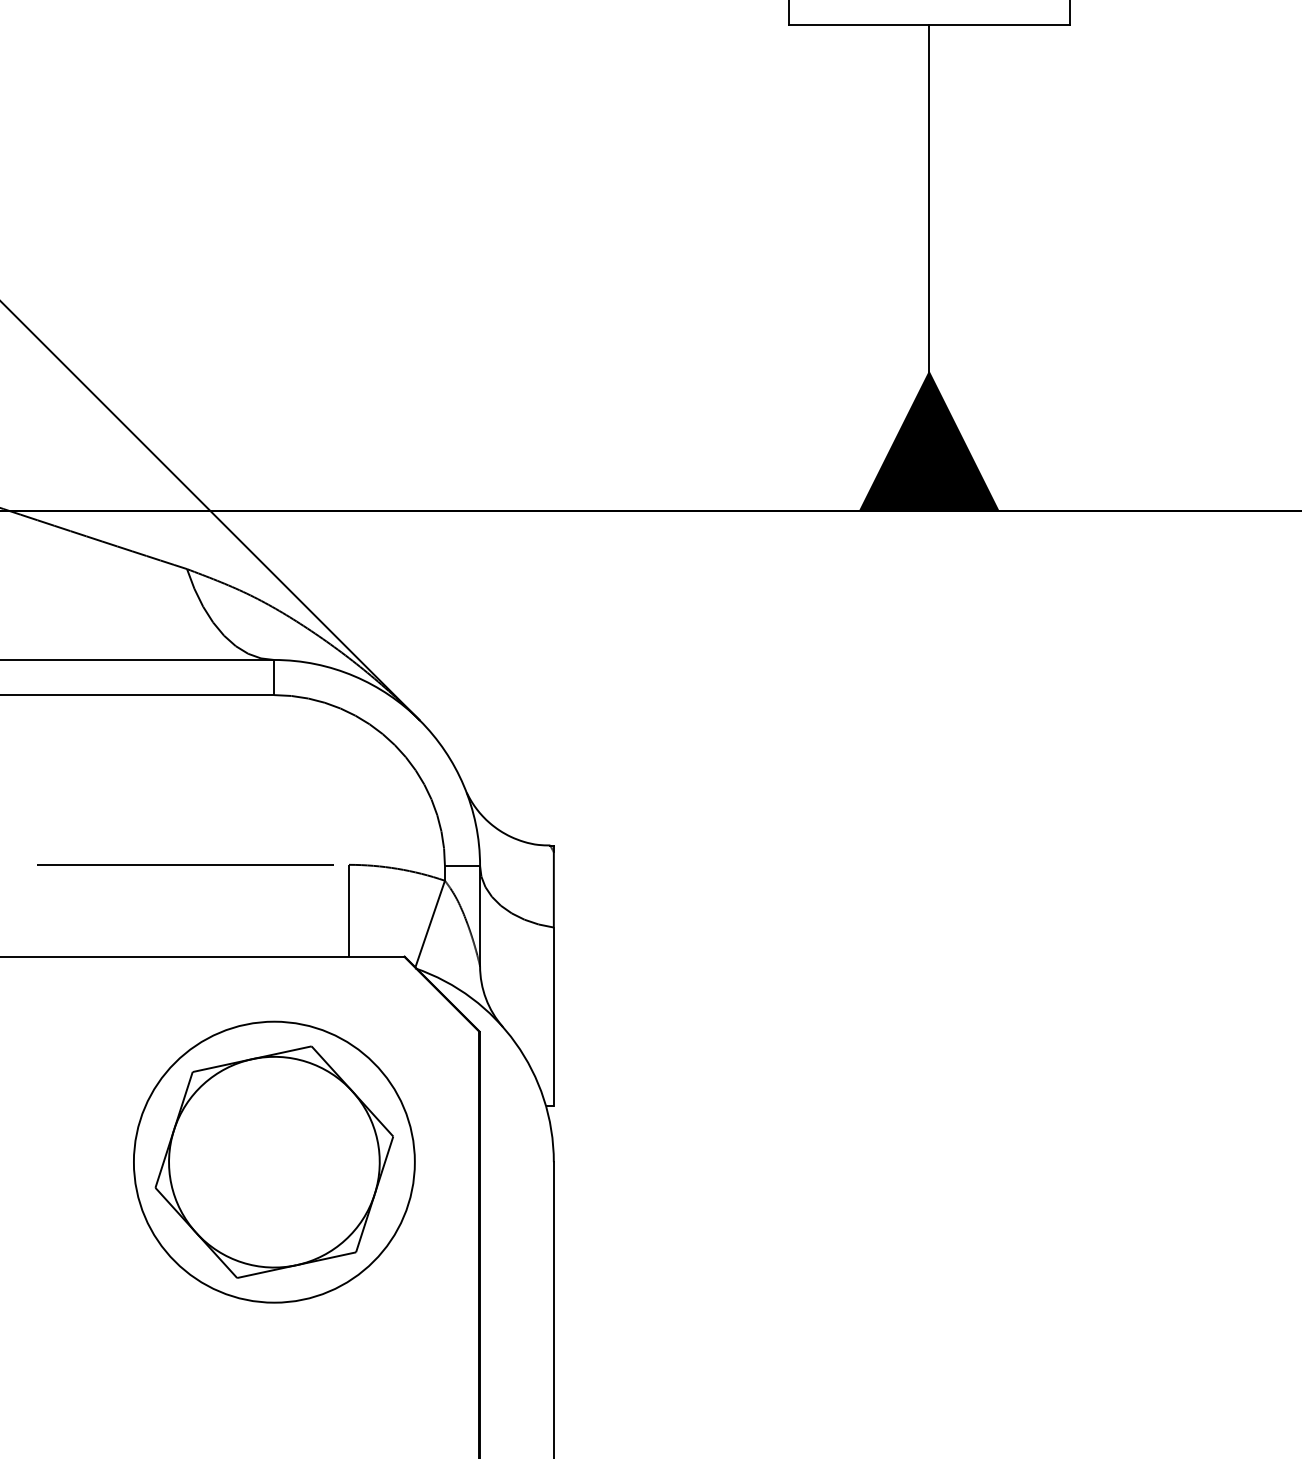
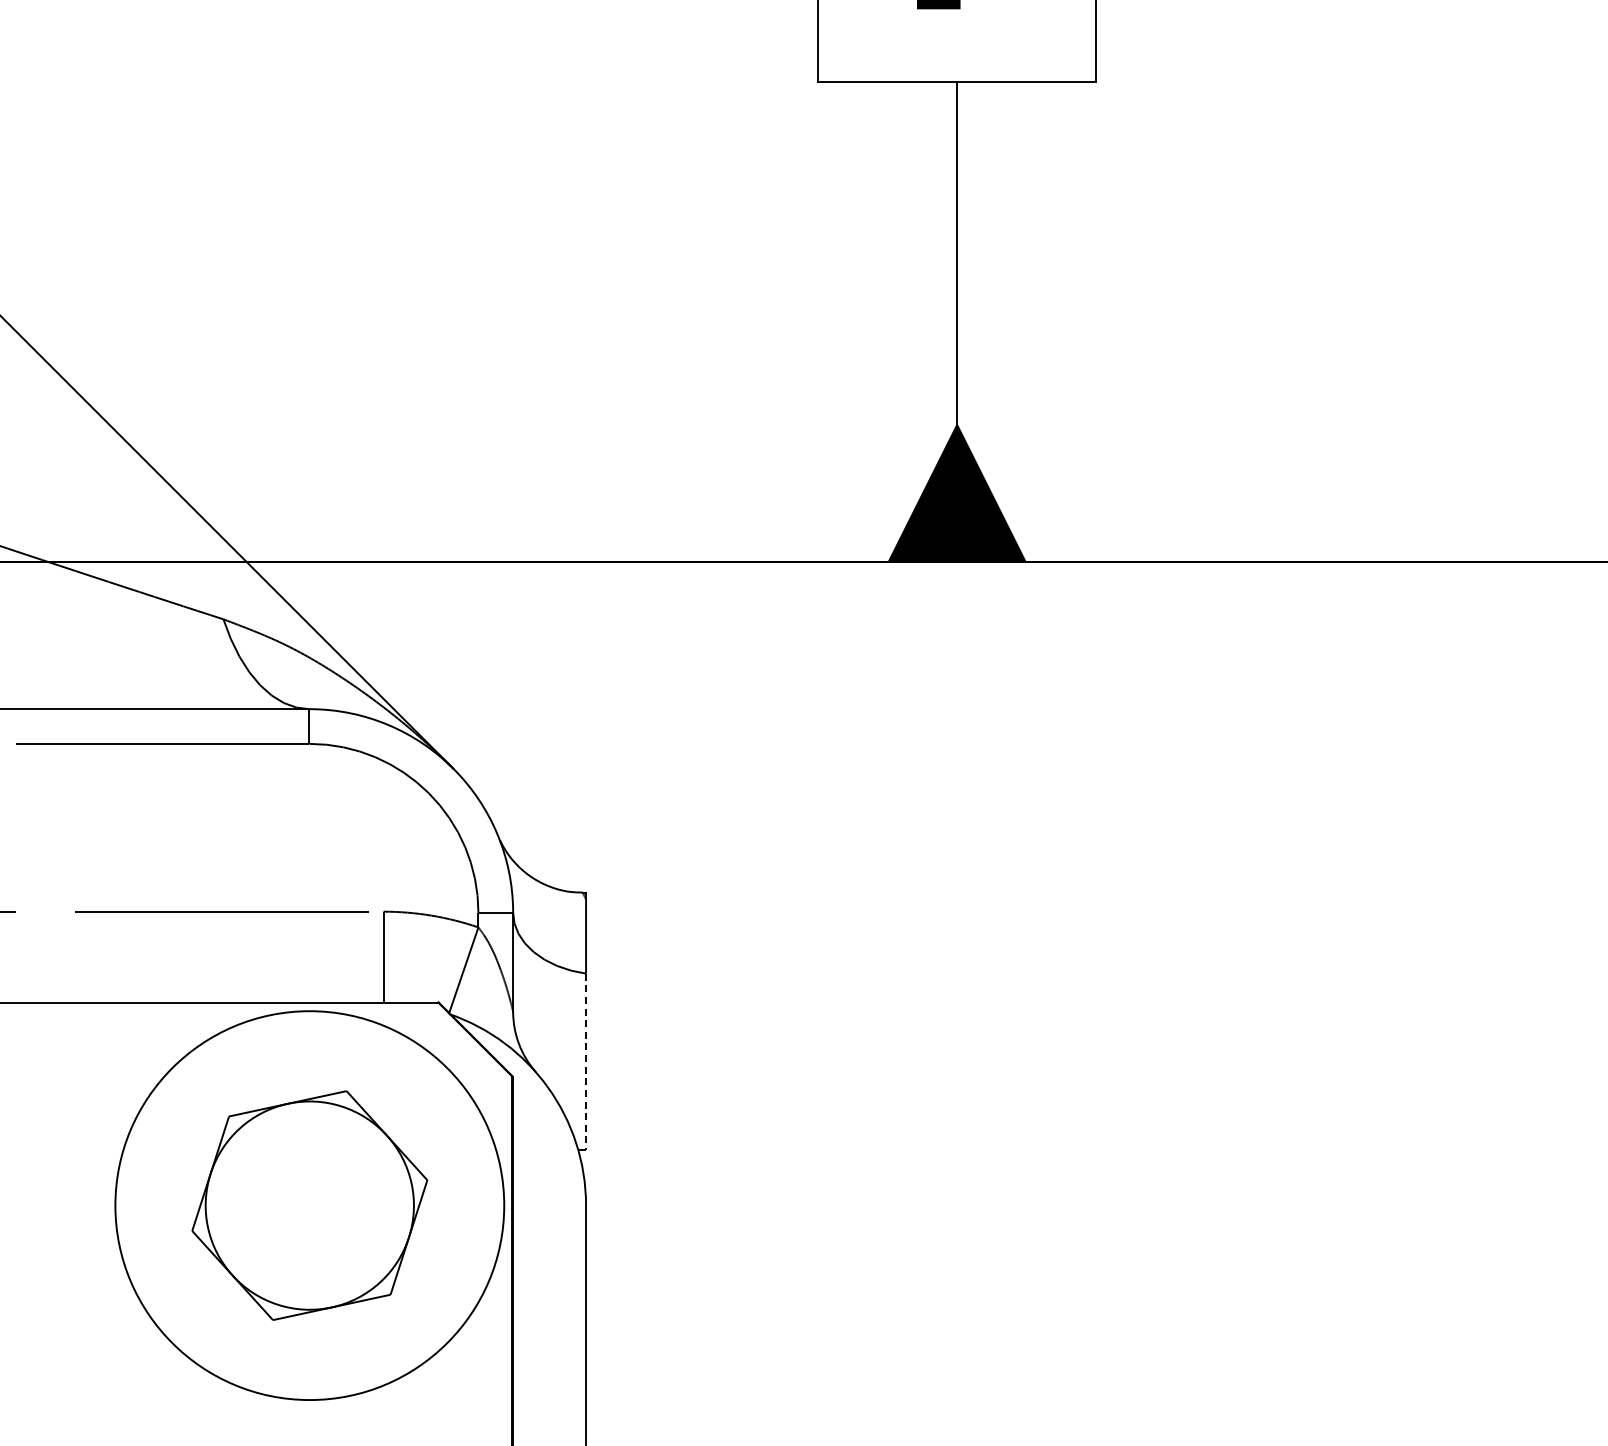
line: (554, 1017) -> (586, 1062), solid -> dashed
circle: (274, 1162) -> (309, 1205), size x1.4

